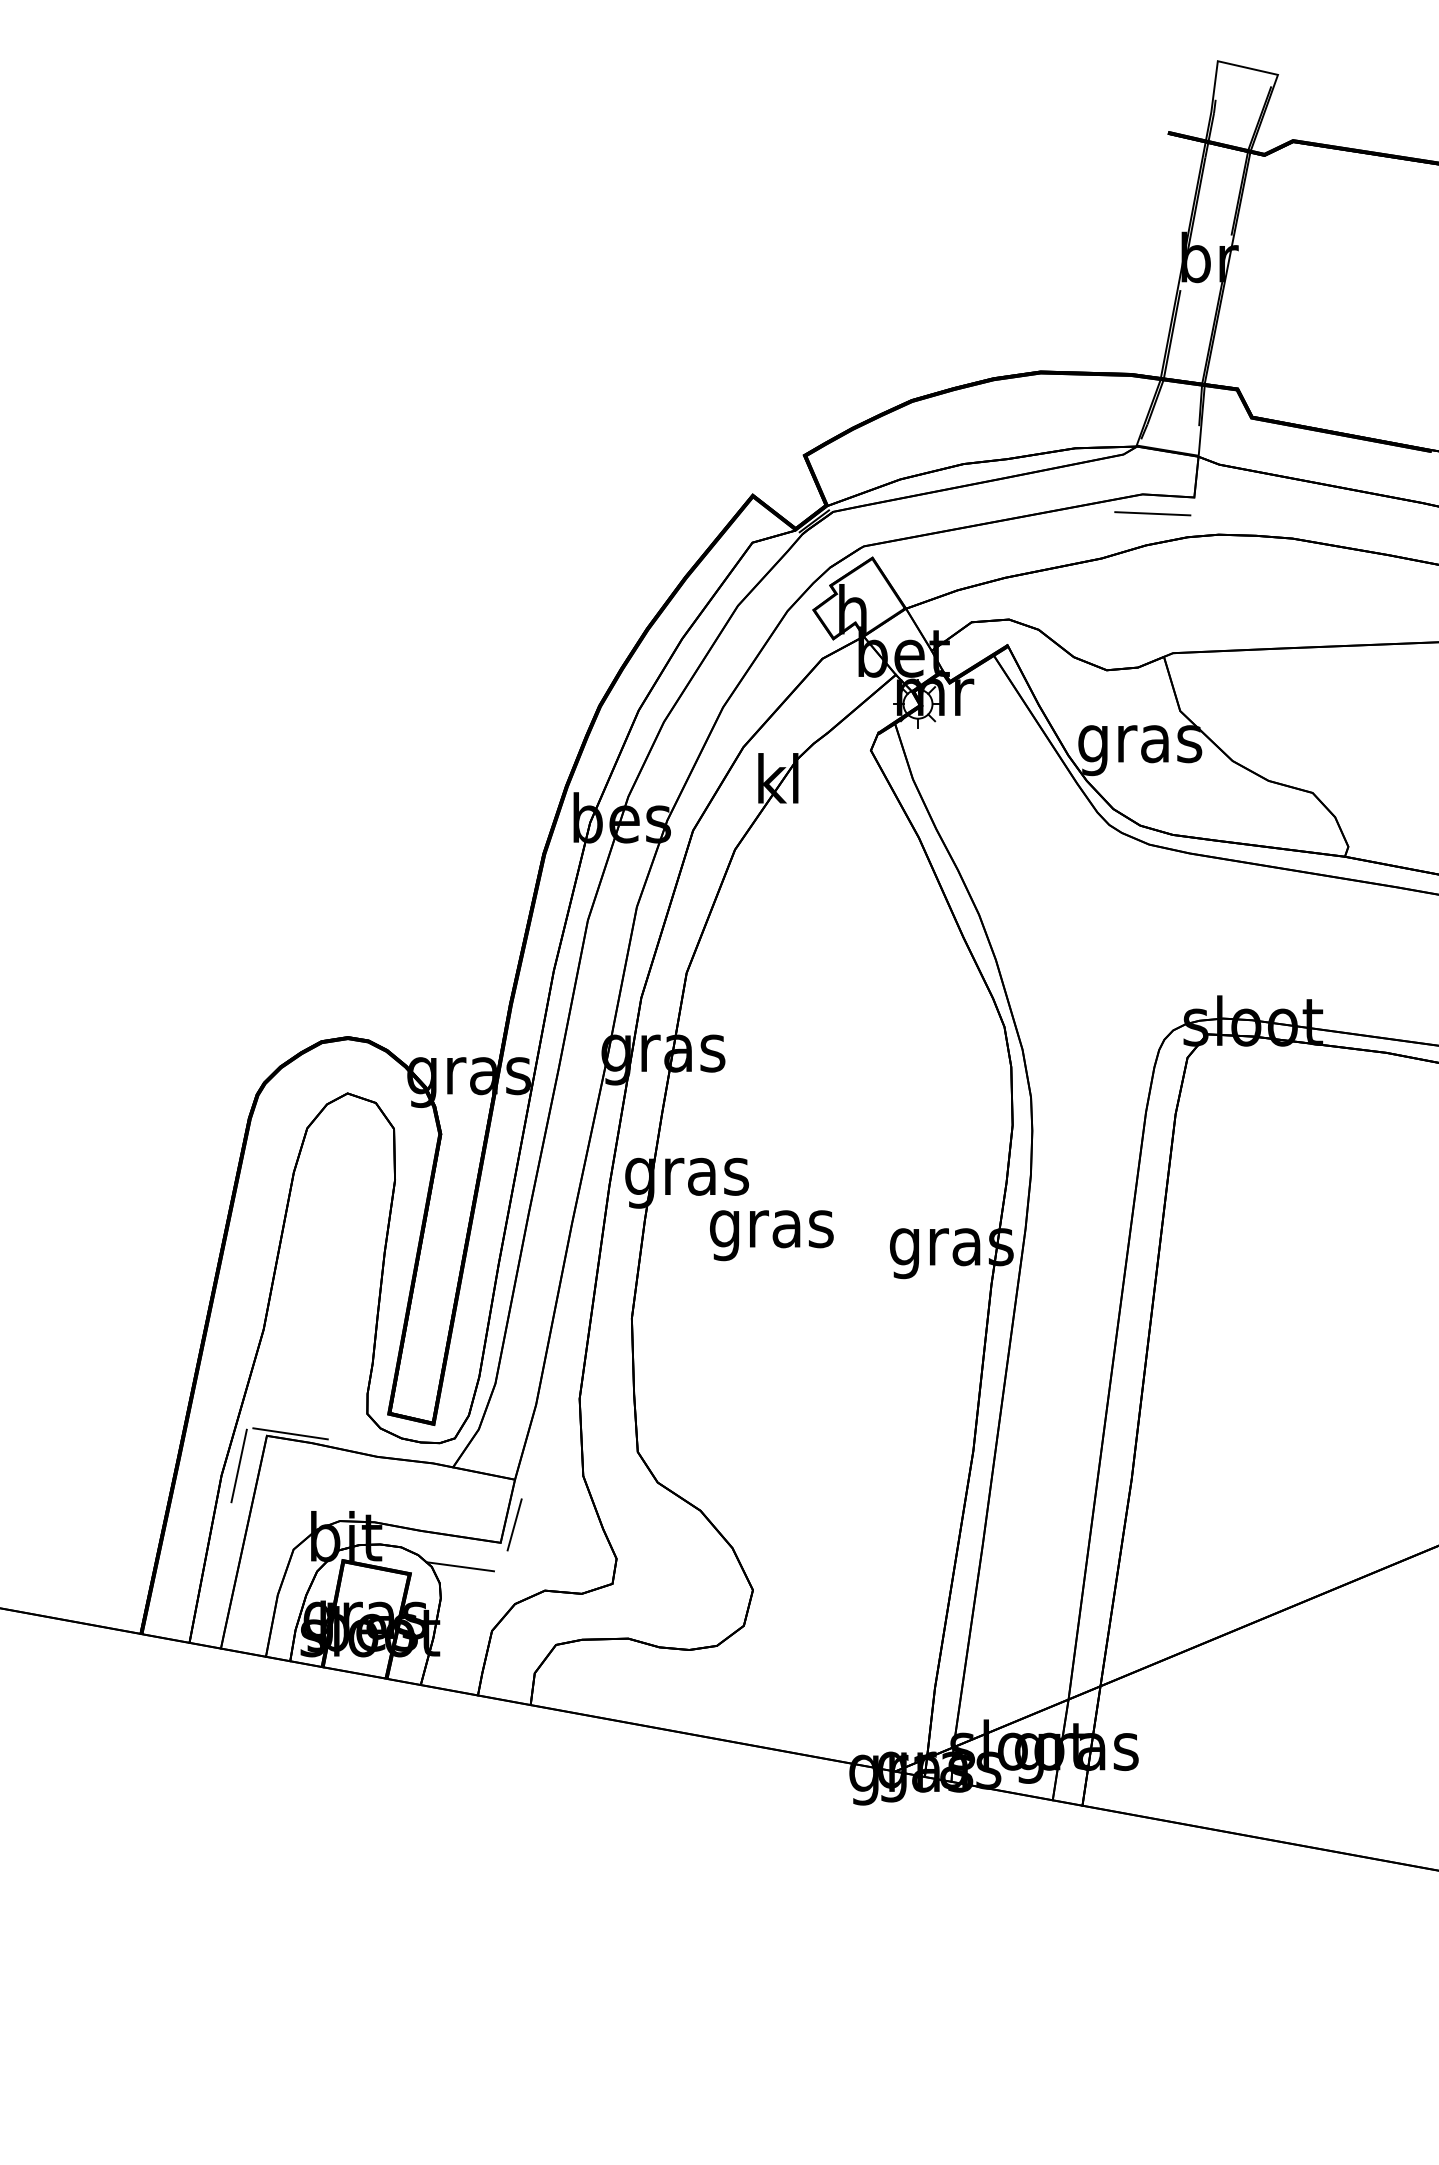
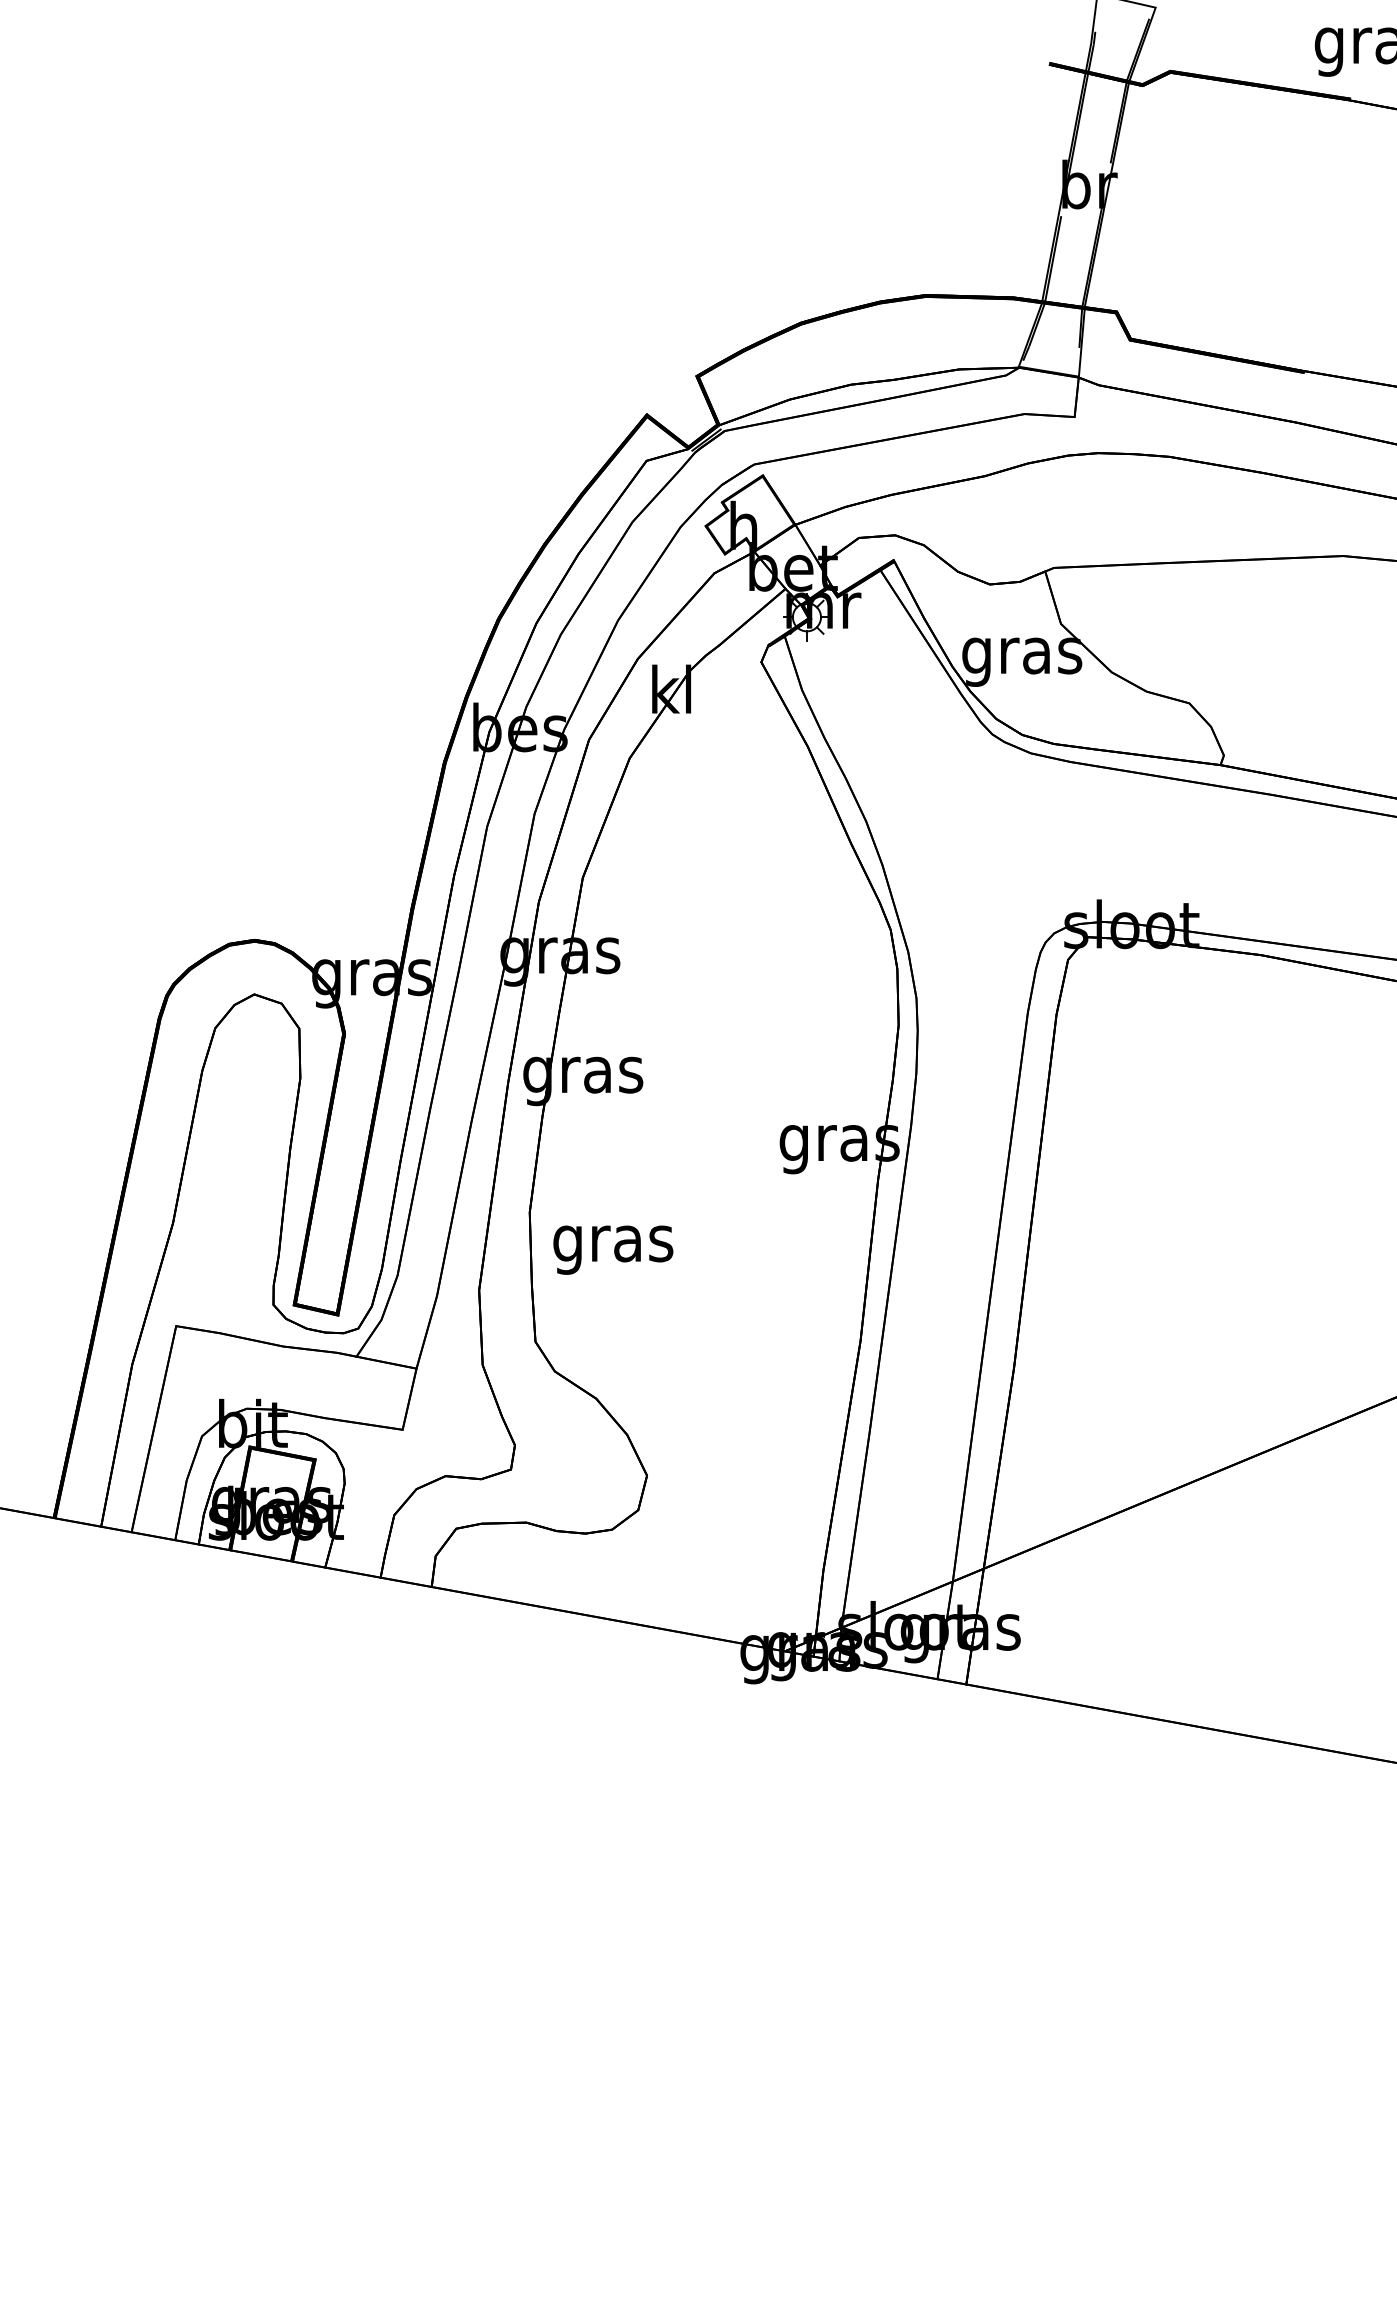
line: (1152, 513) -> (1034, 432), removed
text: (771, 1234) -> (613, 1249), moved
line: (290, 1433) -> (199, 1323), removed
line: (238, 1466) -> (148, 1355), removed
line: (513, 1524) -> (415, 1412), removed
line: (460, 1566) -> (363, 1452), removed

